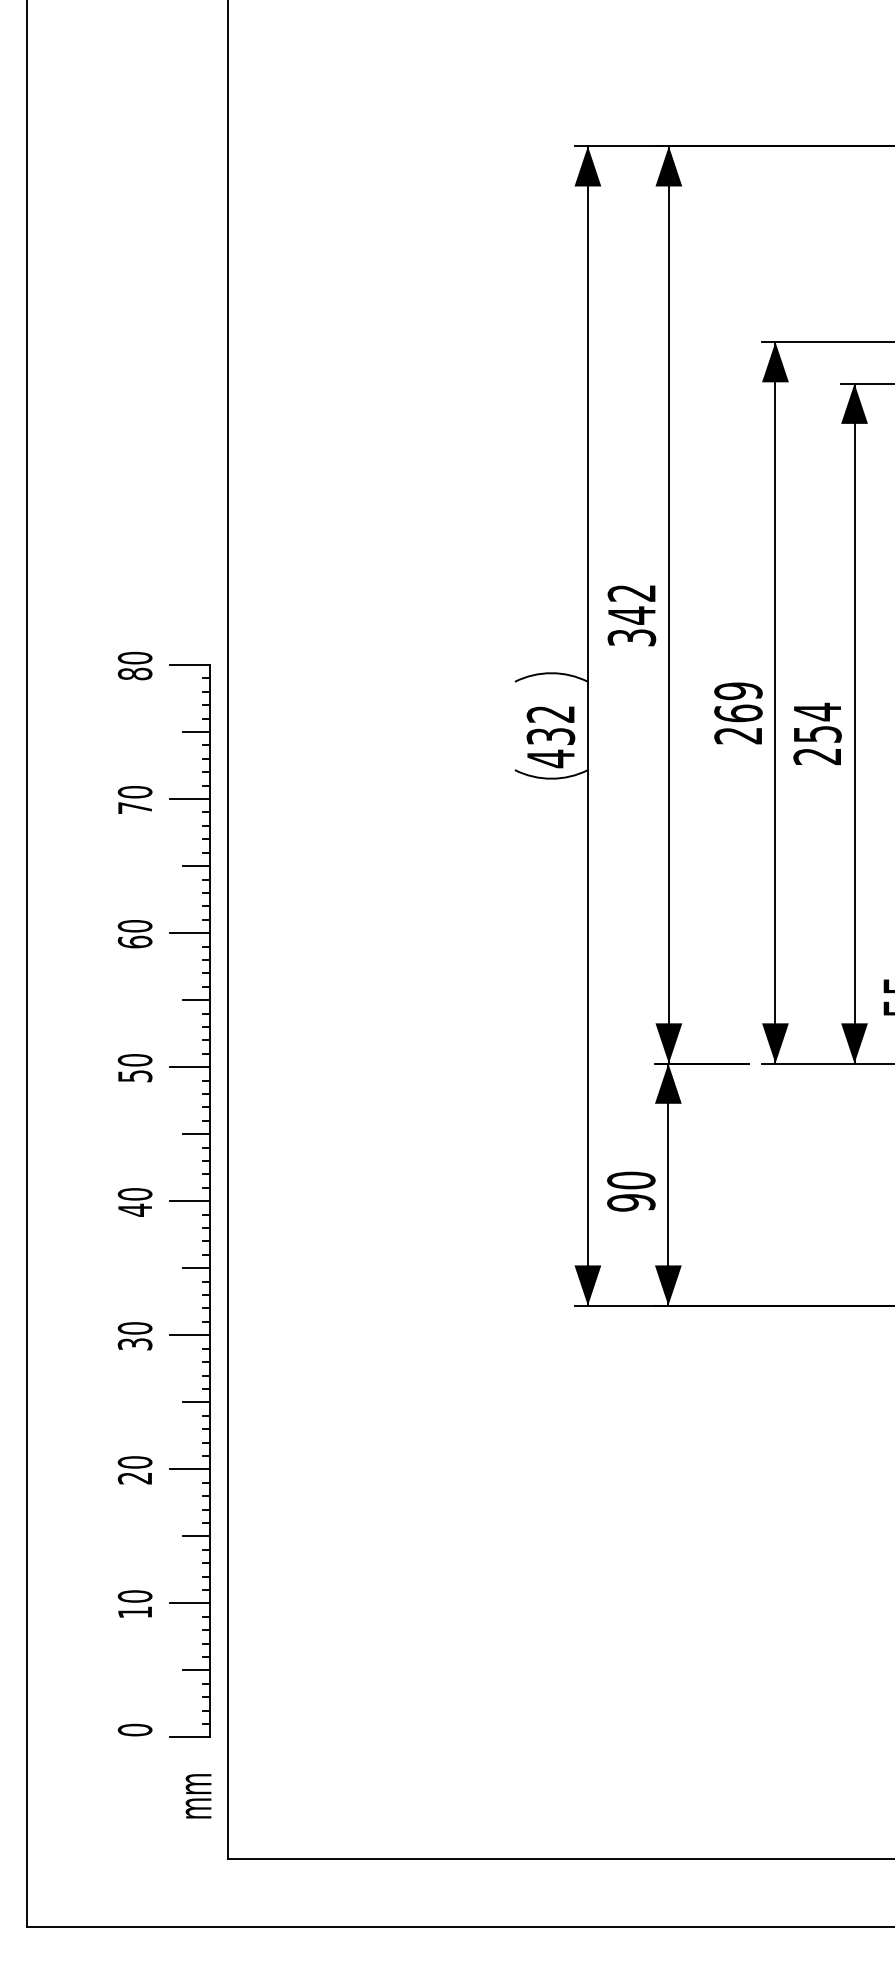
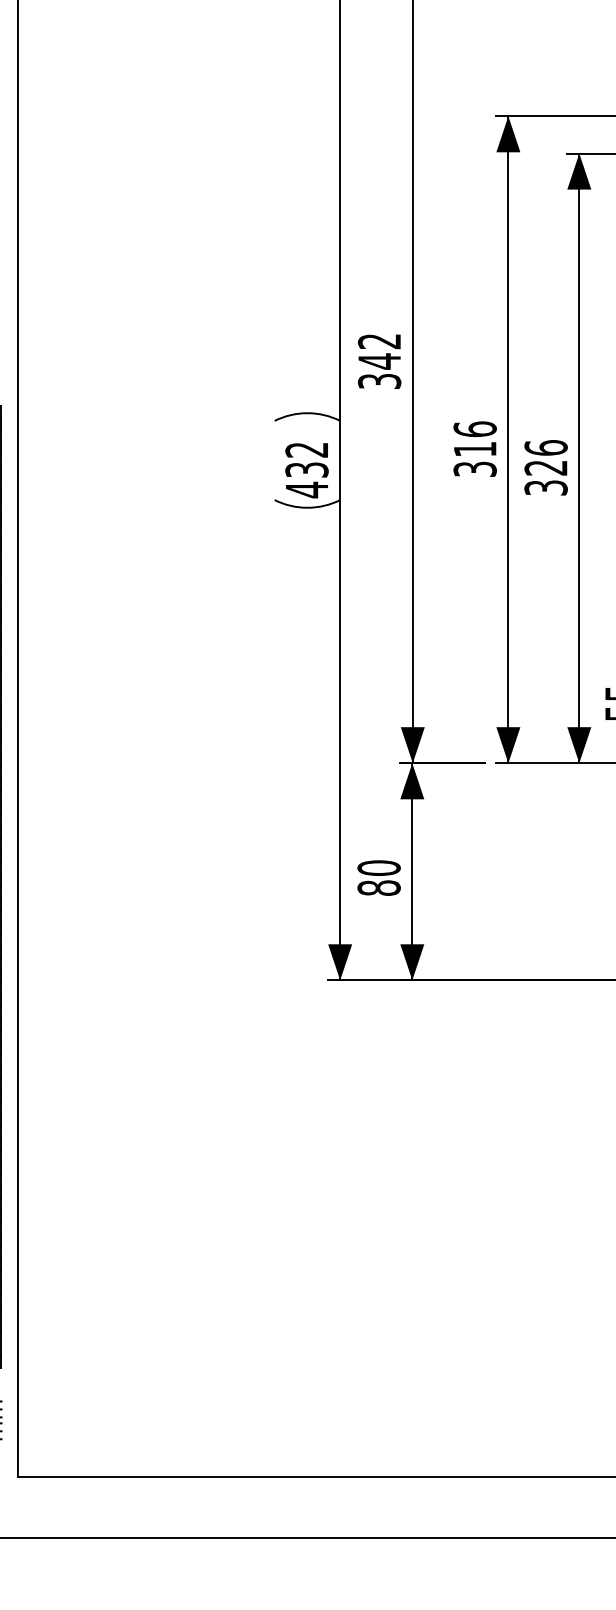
text: (738, 713) -> (475, 449), 269 -> 316
text: (817, 733) -> (546, 467), 254 -> 326
text: (631, 1202) -> (379, 887), 90 -> 80

